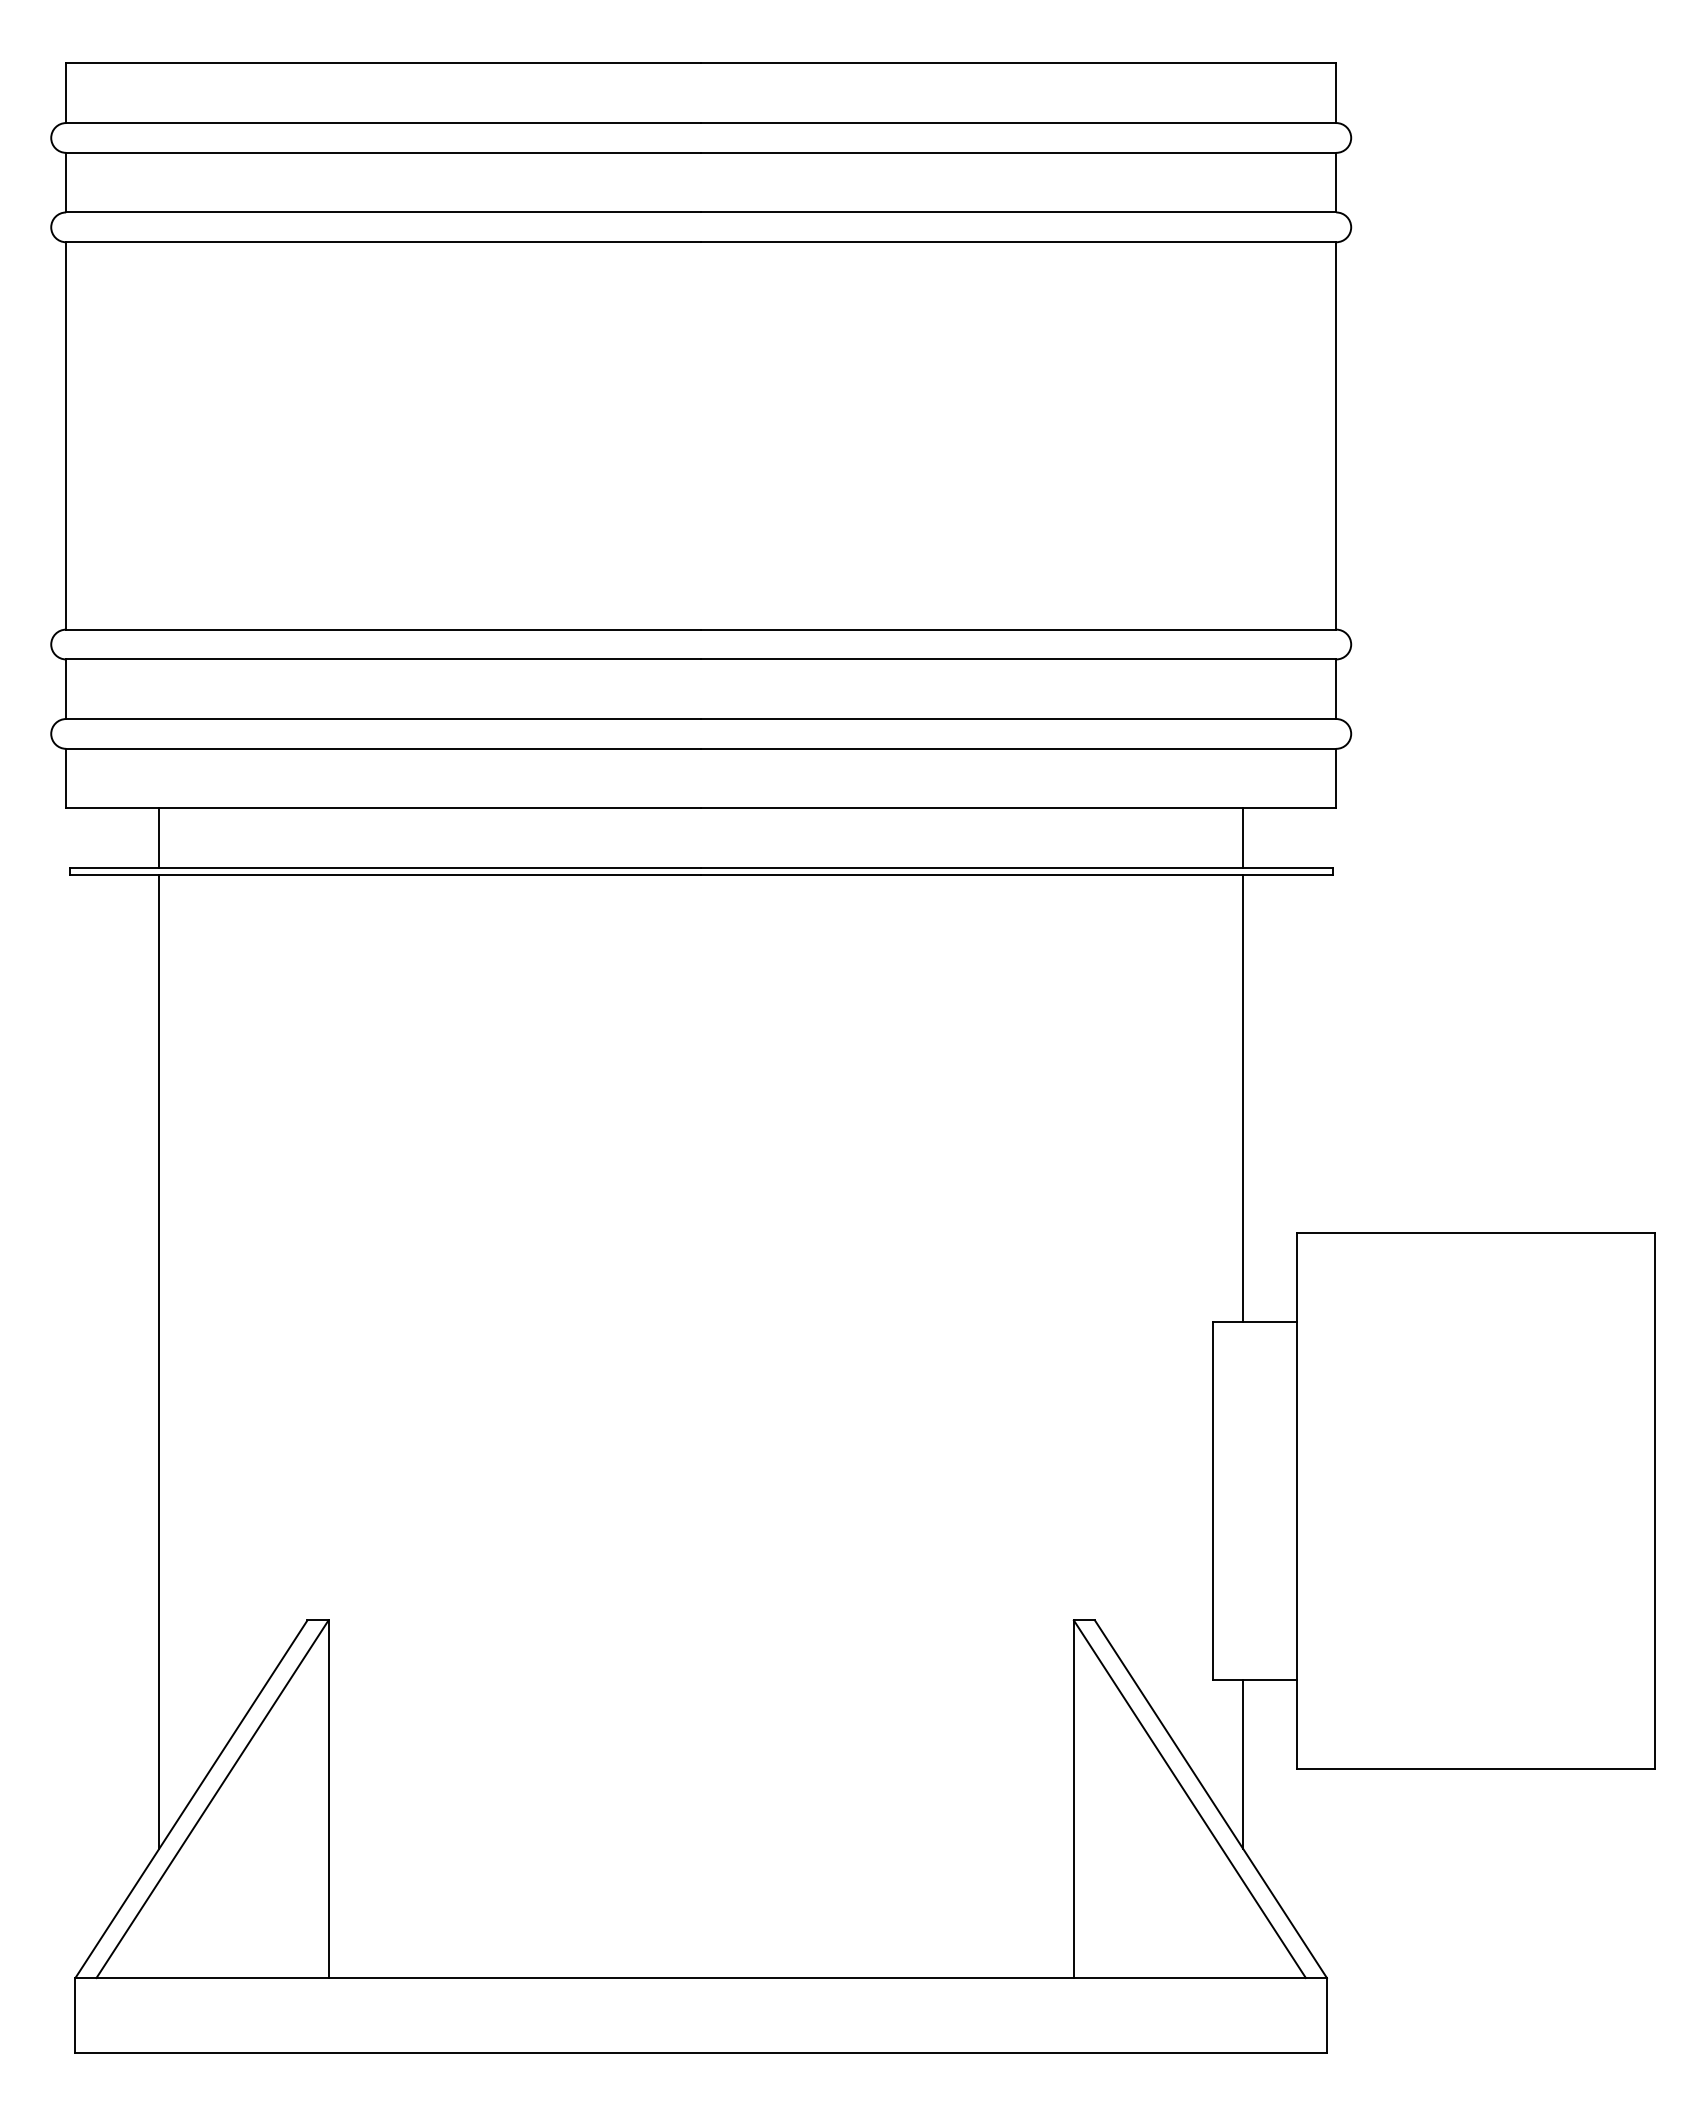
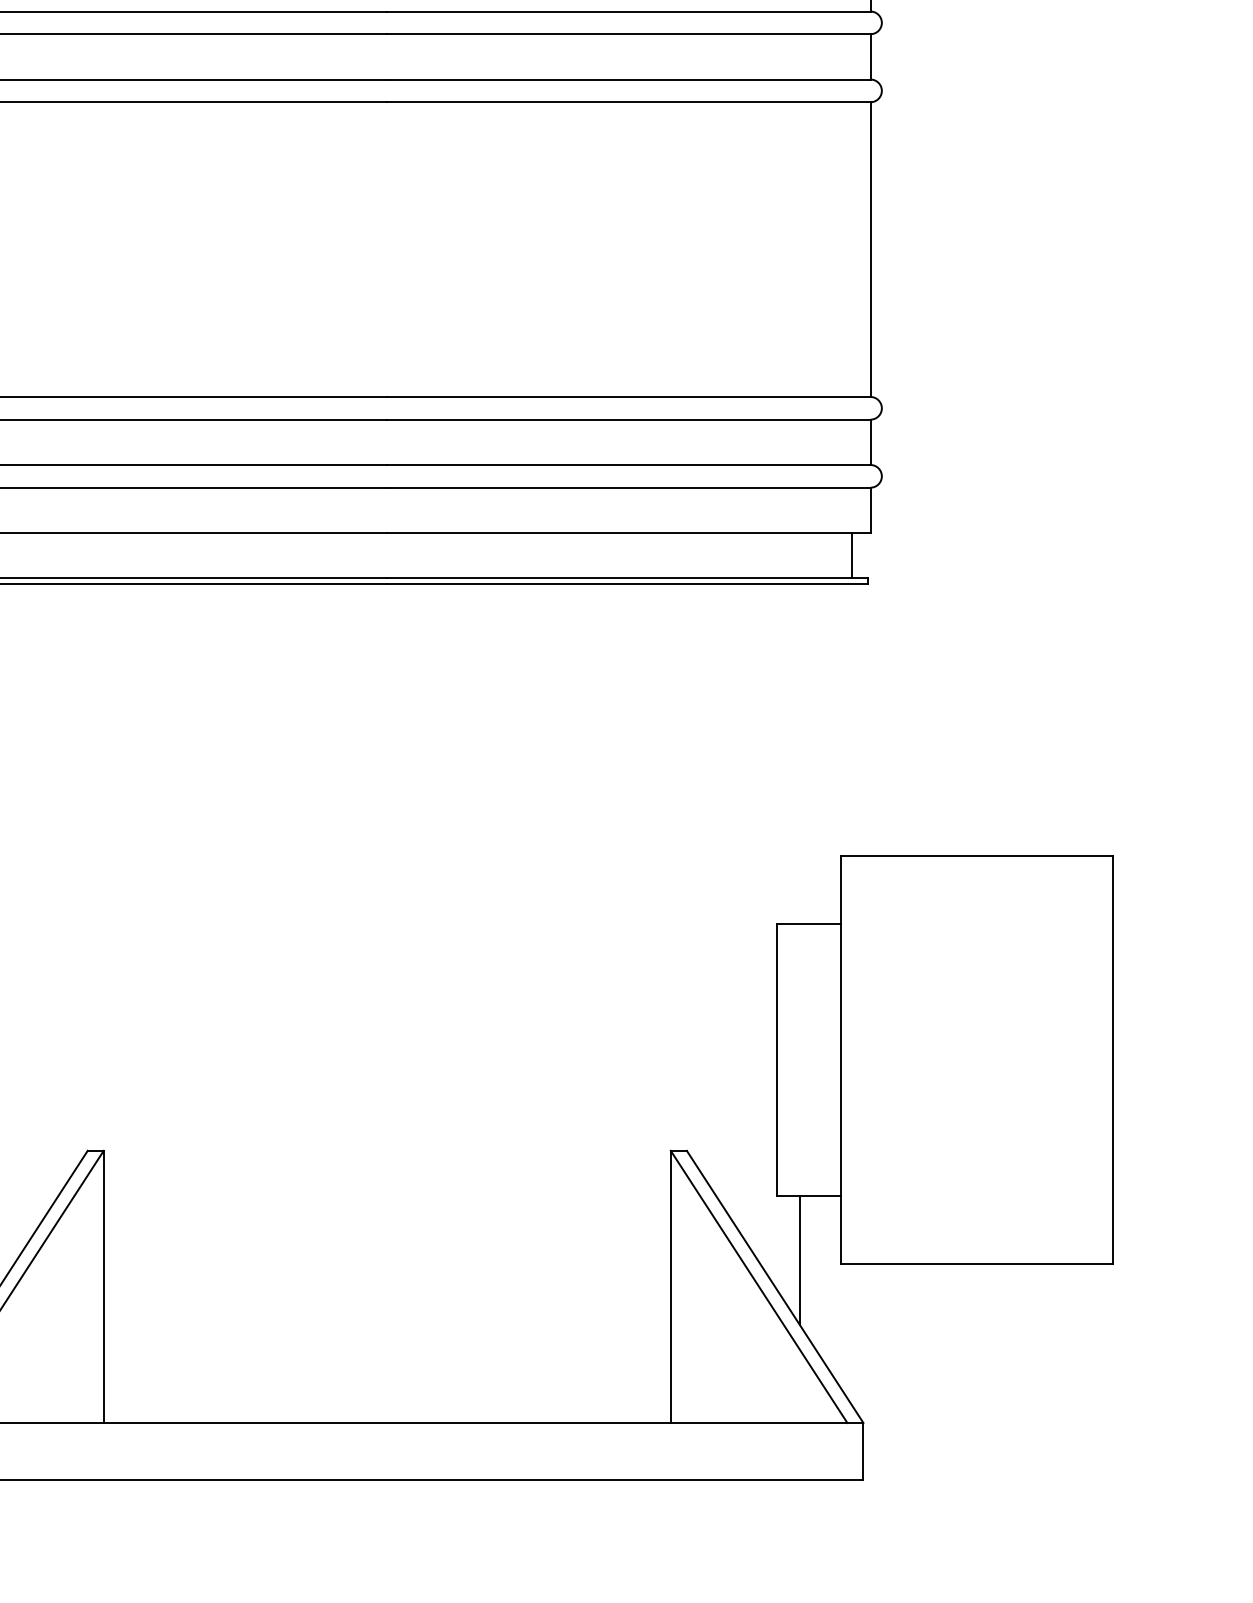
line: (1243, 838) -> (852, 555), moved
line: (1243, 1098) -> (799, 753), removed

